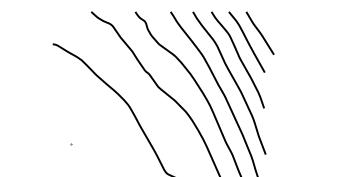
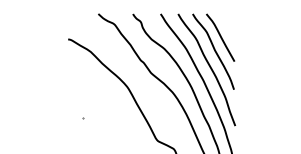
line: (259, 32) -> (230, 30), removed

